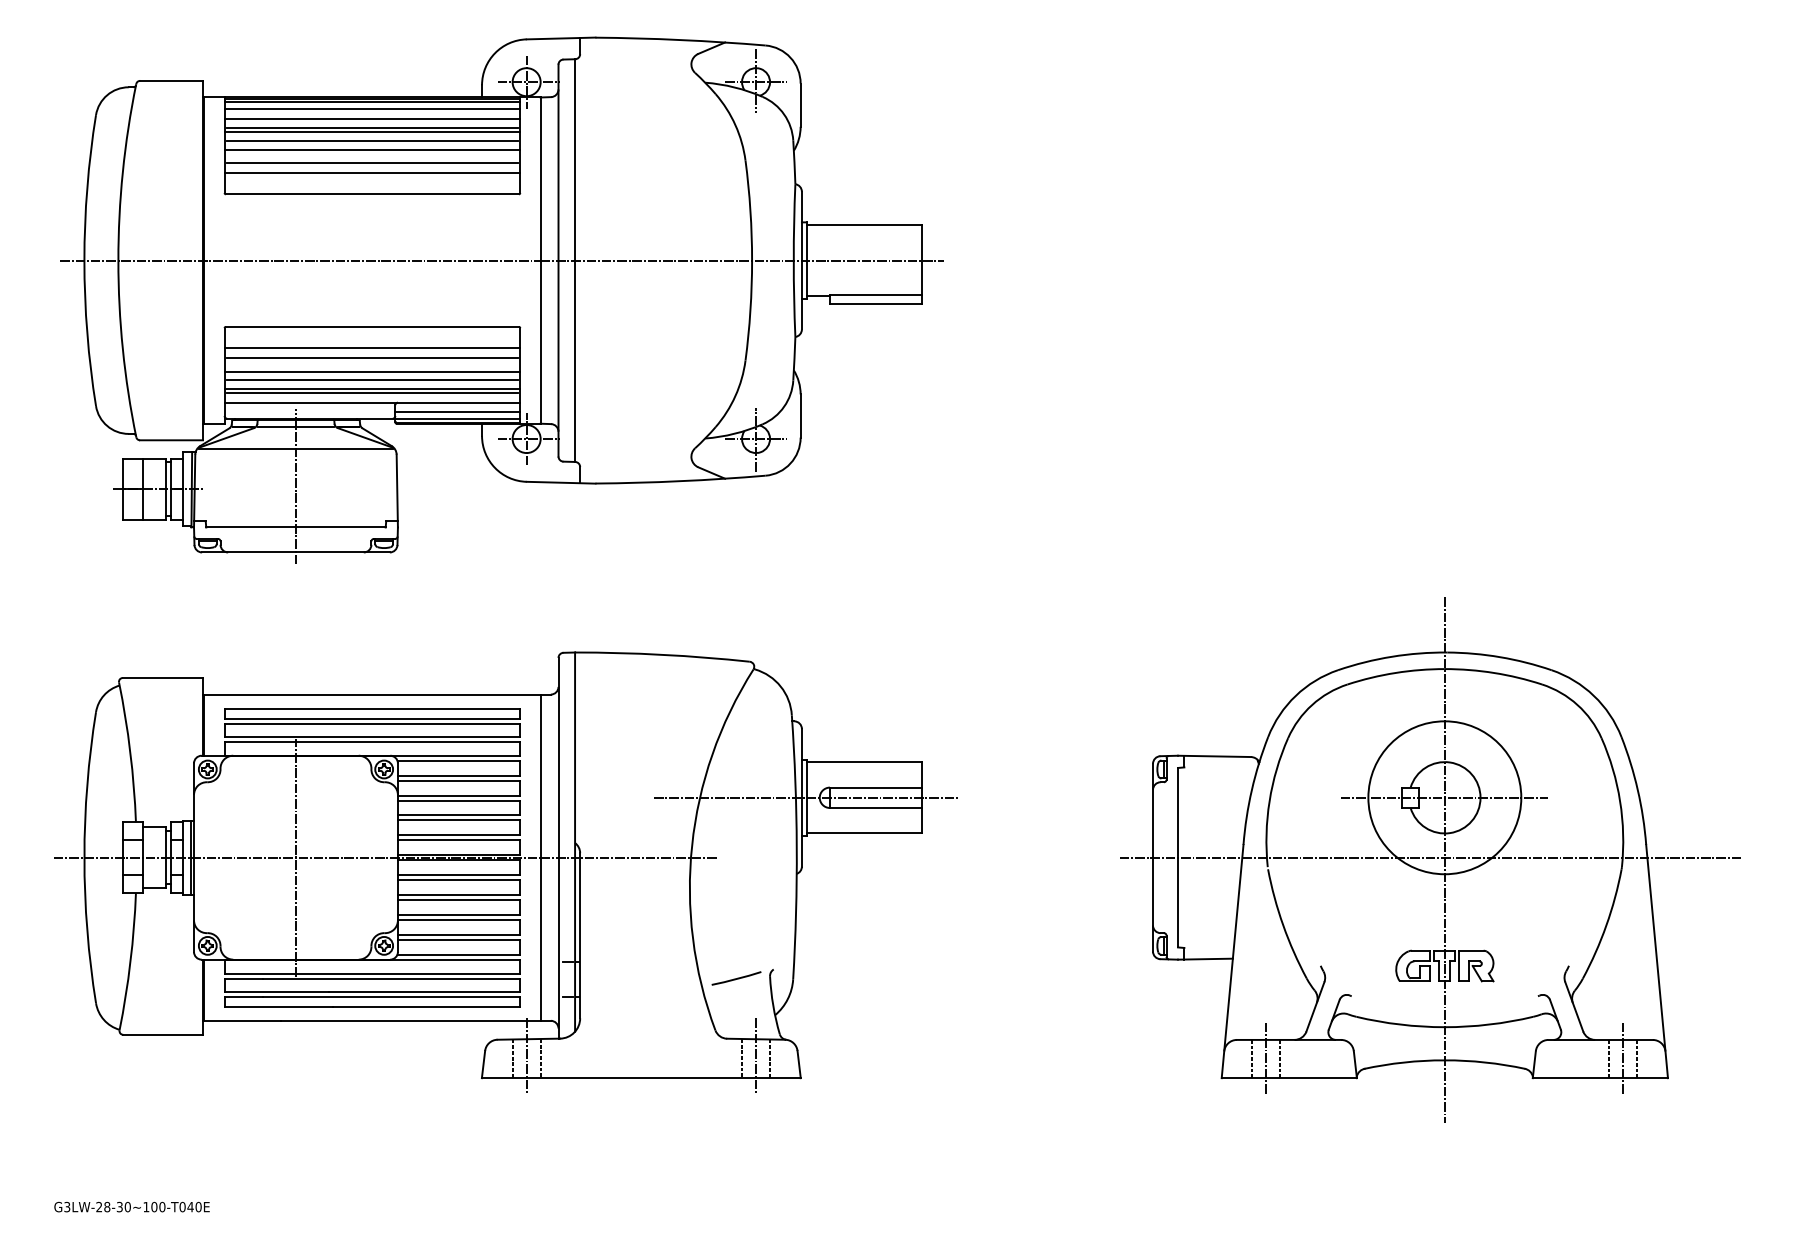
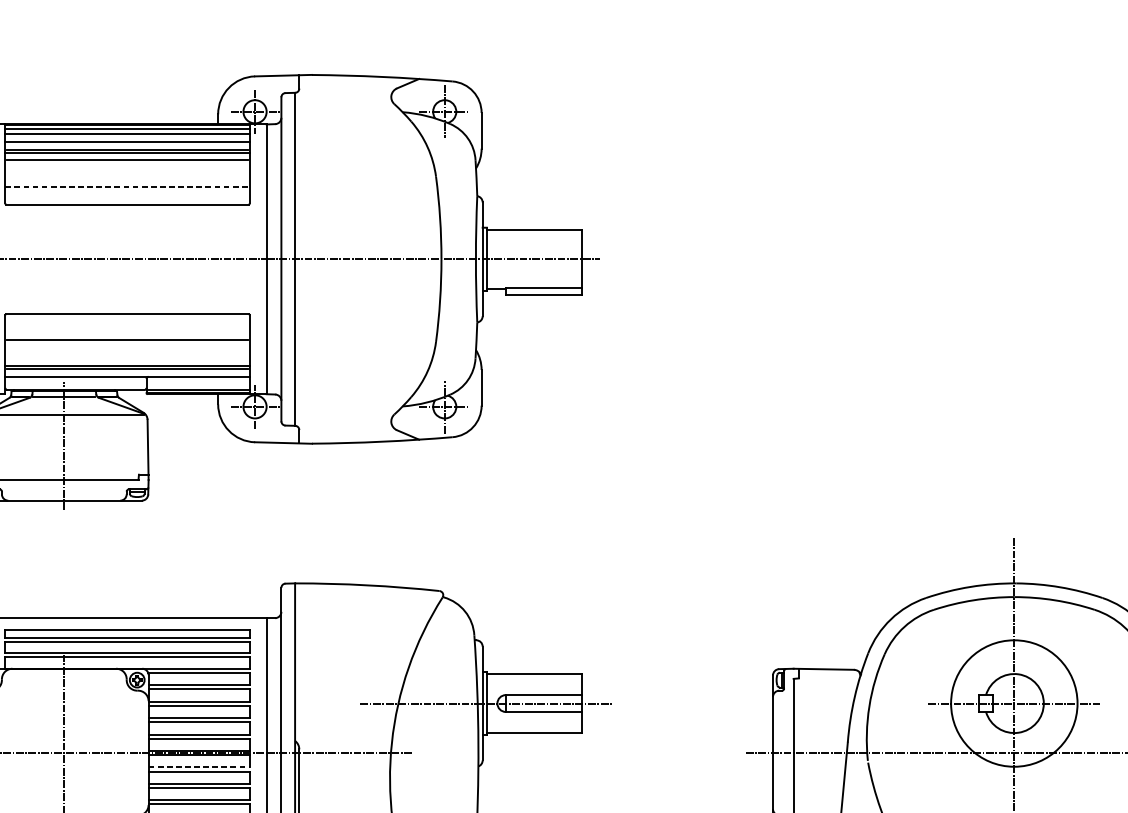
line: (372, 149) -> (127, 167), removed
line: (372, 163) -> (127, 179), removed
line: (372, 173) -> (127, 187), solid -> dashed
line: (372, 347) -> (127, 331), removed
line: (372, 371) -> (127, 351), removed
line: (372, 380) -> (127, 358), removed
line: (457, 412) -> (197, 384), removed
line: (459, 875) -> (199, 767), solid -> dashed

